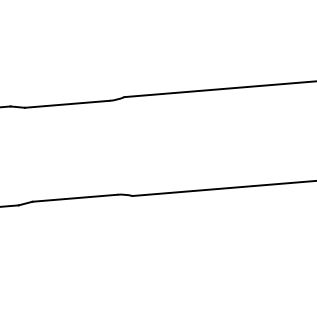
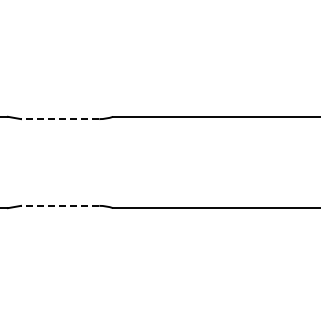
line: (66, 104) -> (59, 119), solid -> dashed
line: (74, 197) -> (59, 205), solid -> dashed

